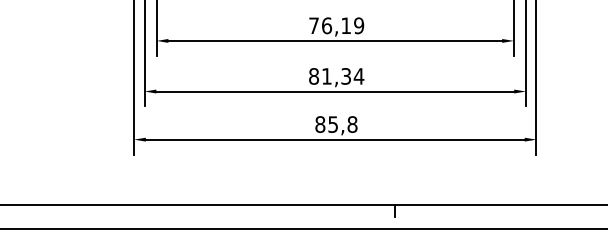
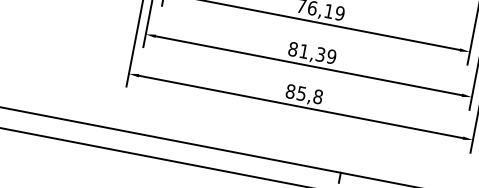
text: (358, 76) -> (331, 56), 81,34 -> 81,39

